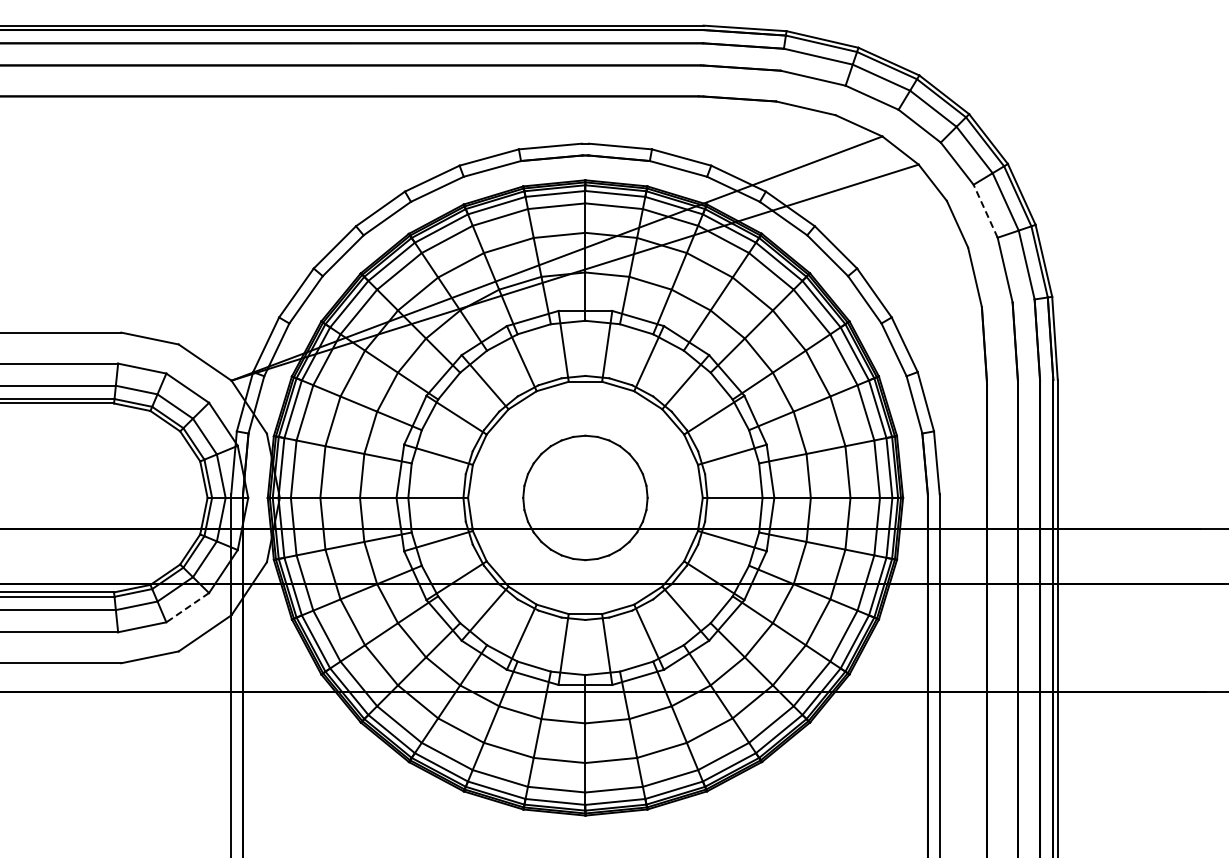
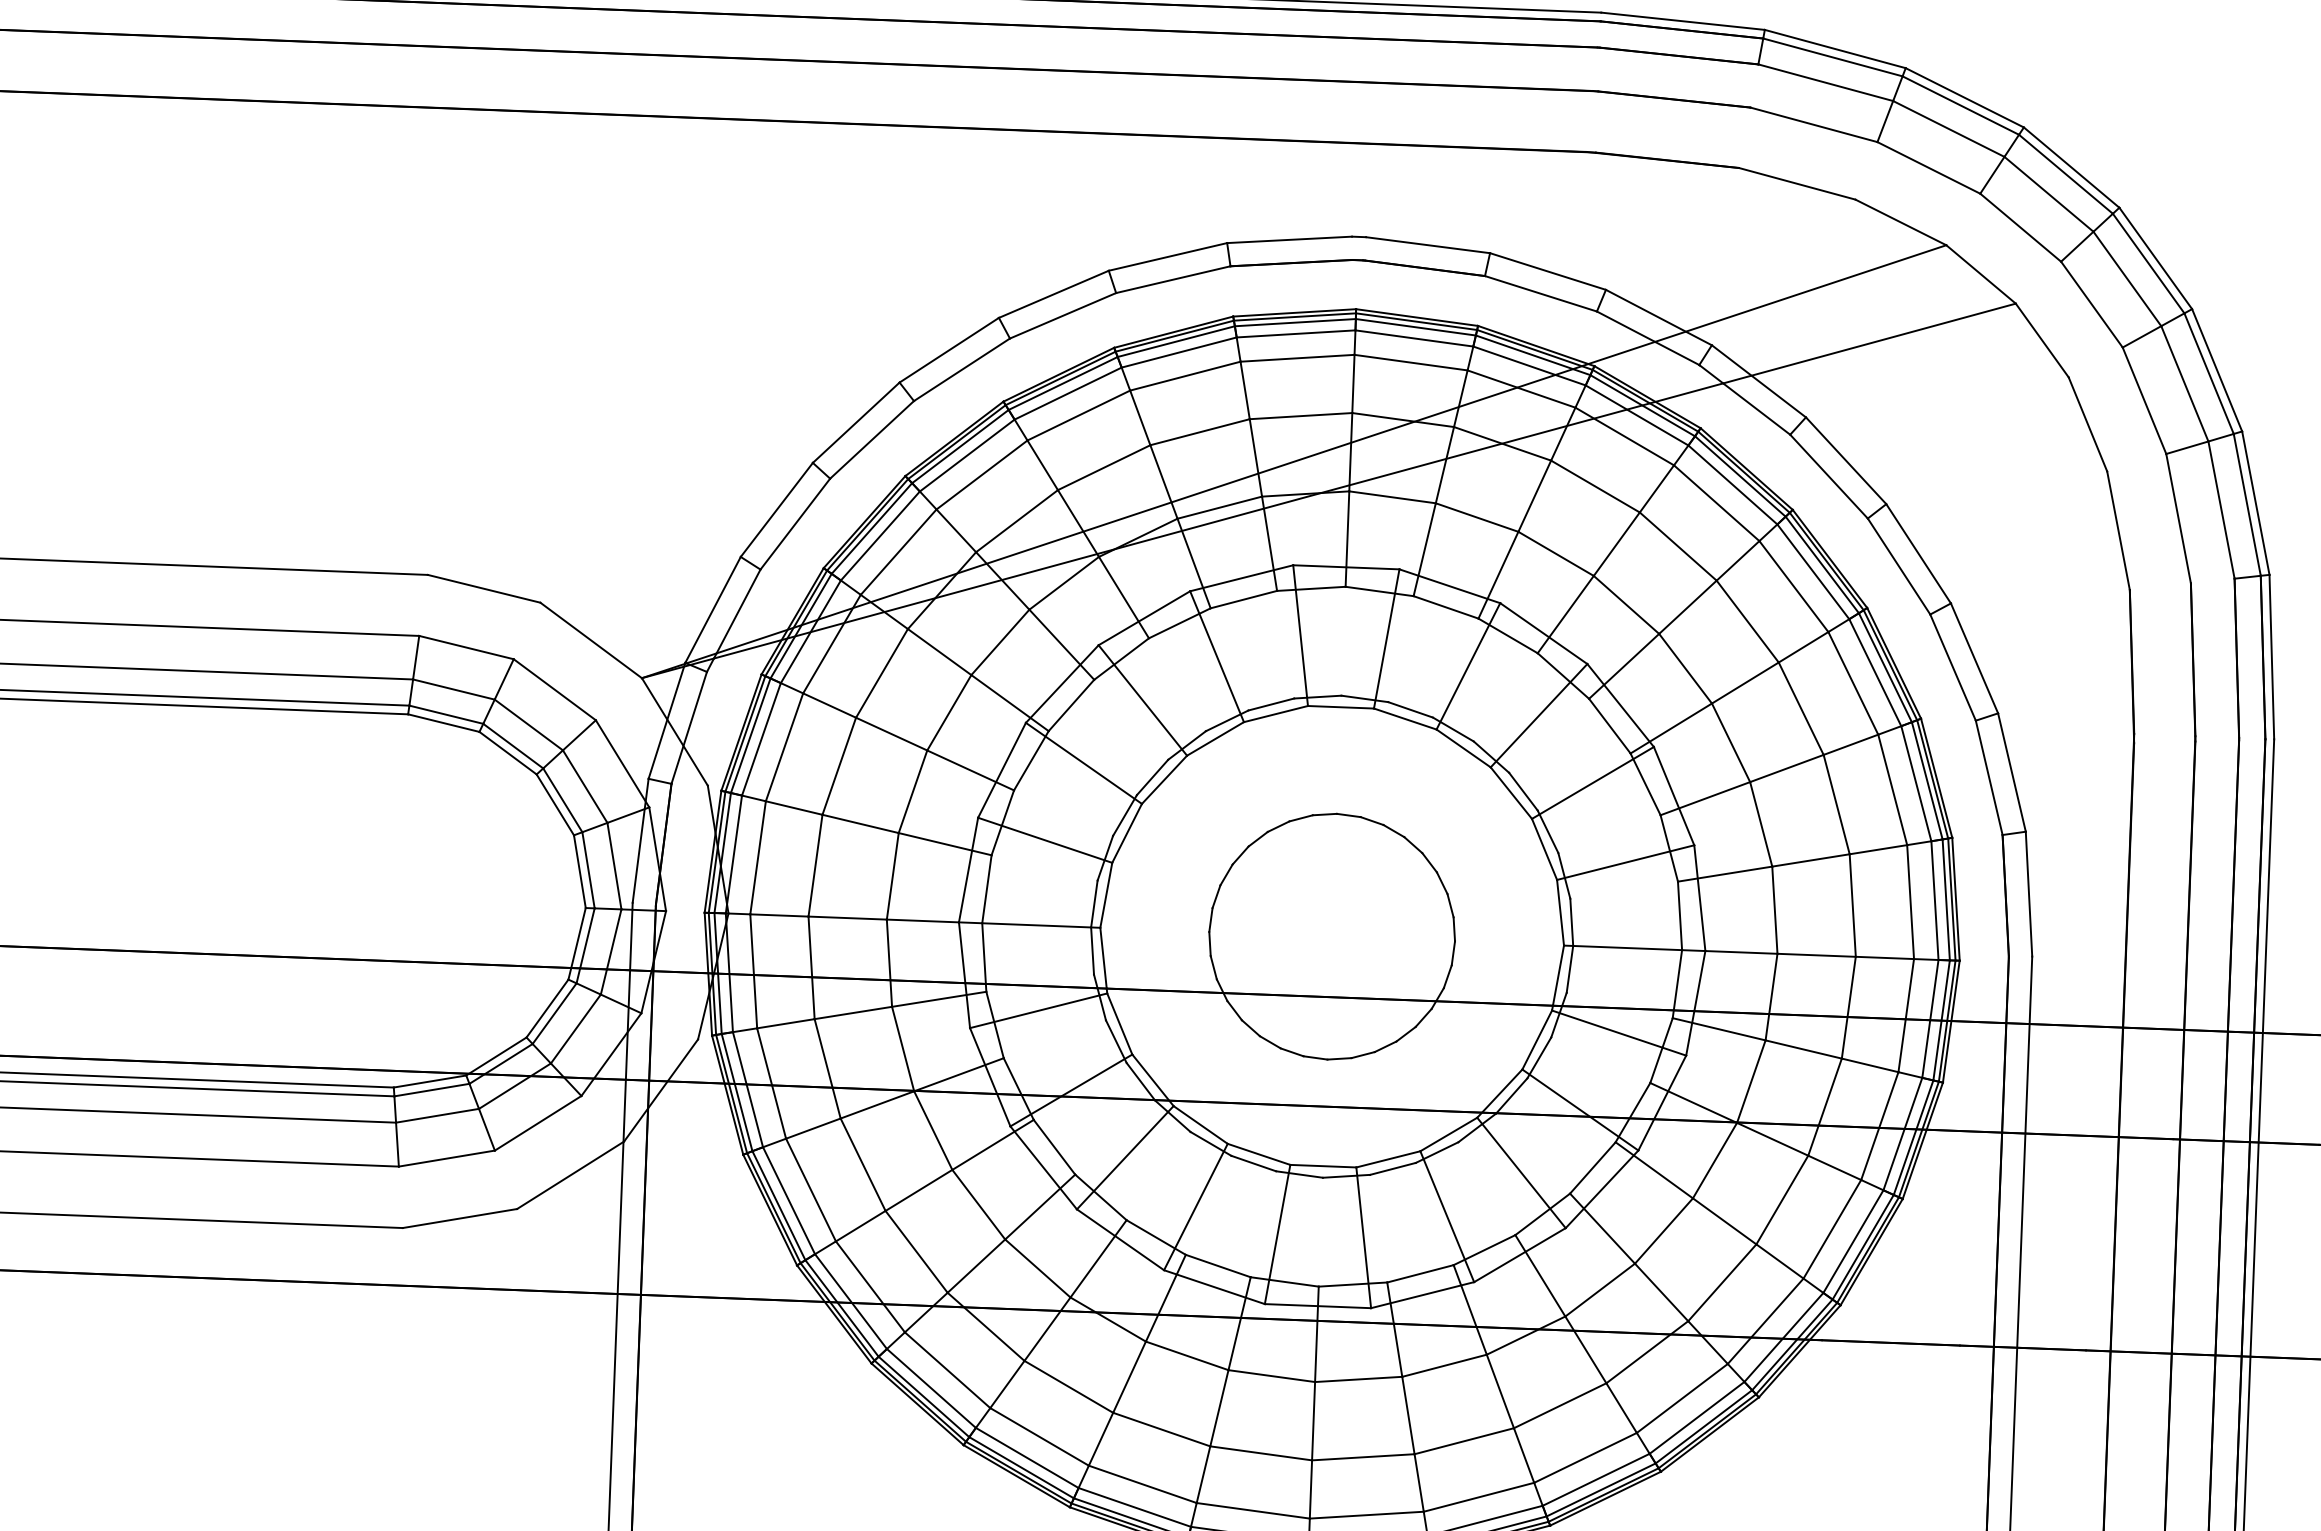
line: (985, 210) -> (2144, 399), dashed -> solid
line: (187, 607) -> (537, 1122), dashed -> solid

